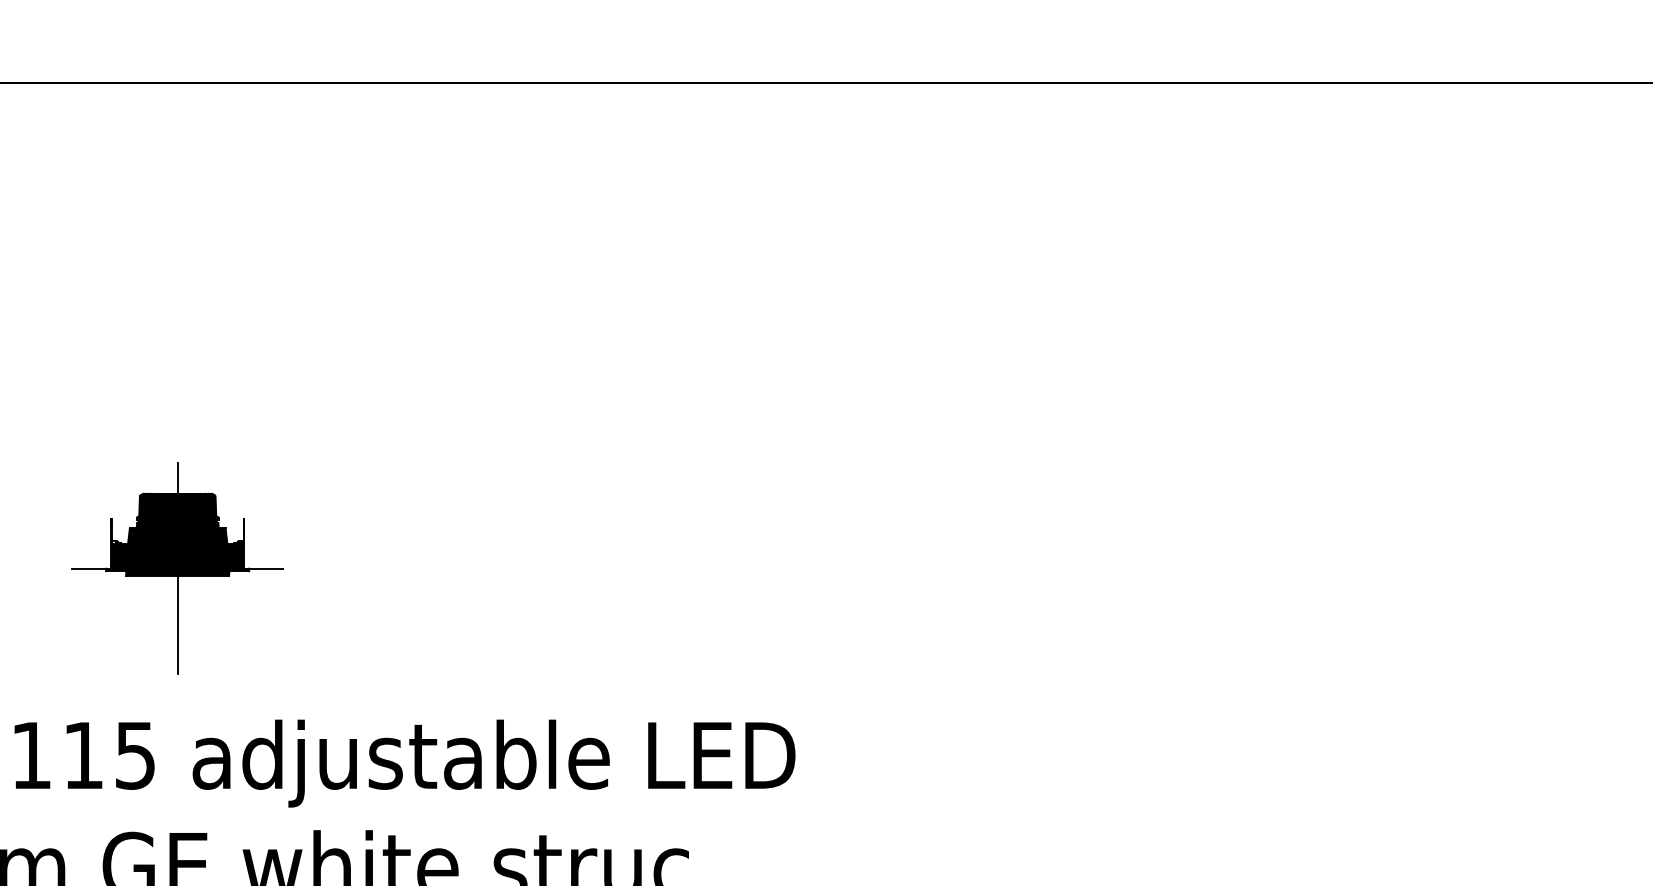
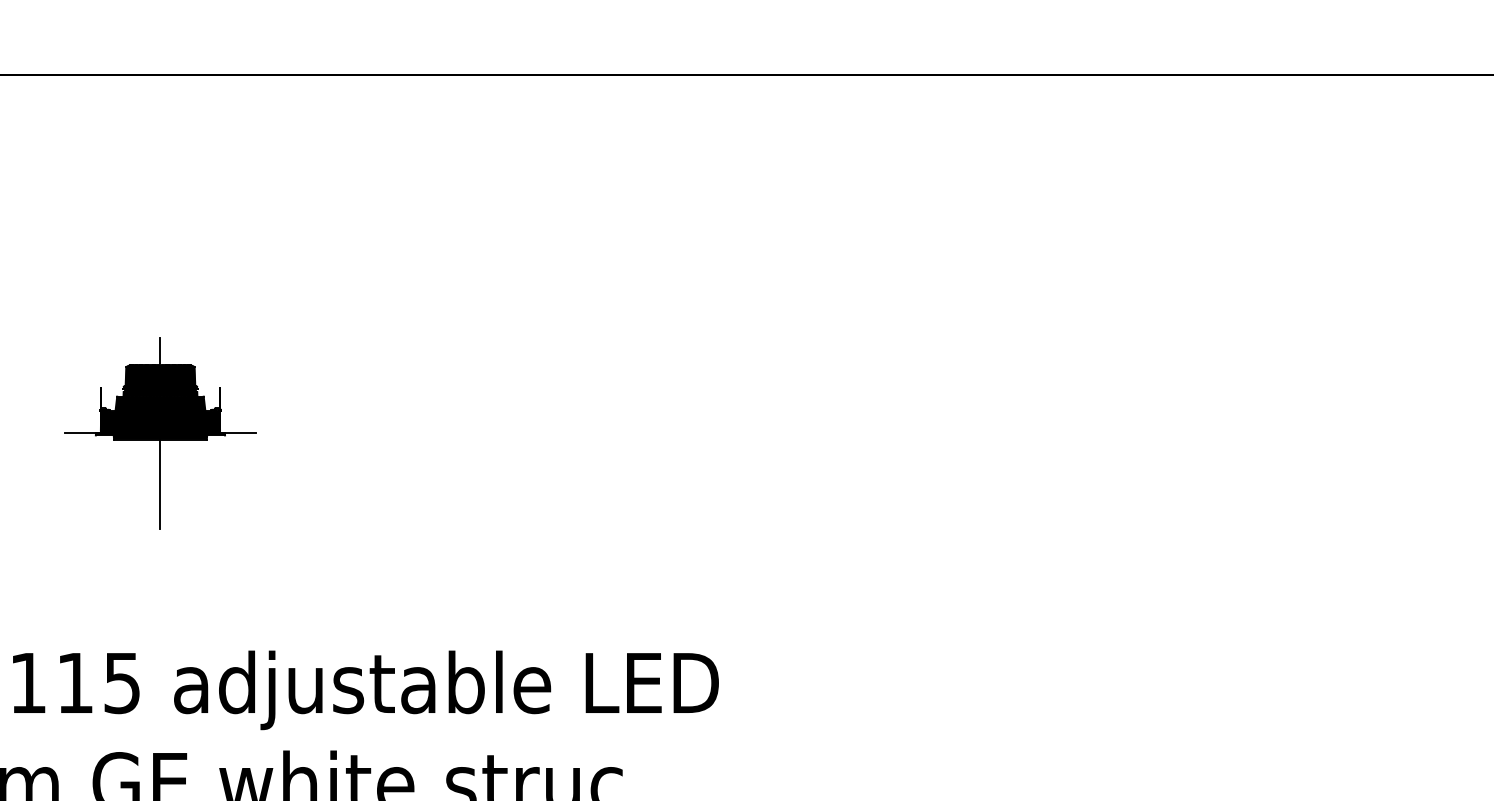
part: (177, 569) -> (160, 433), moved

